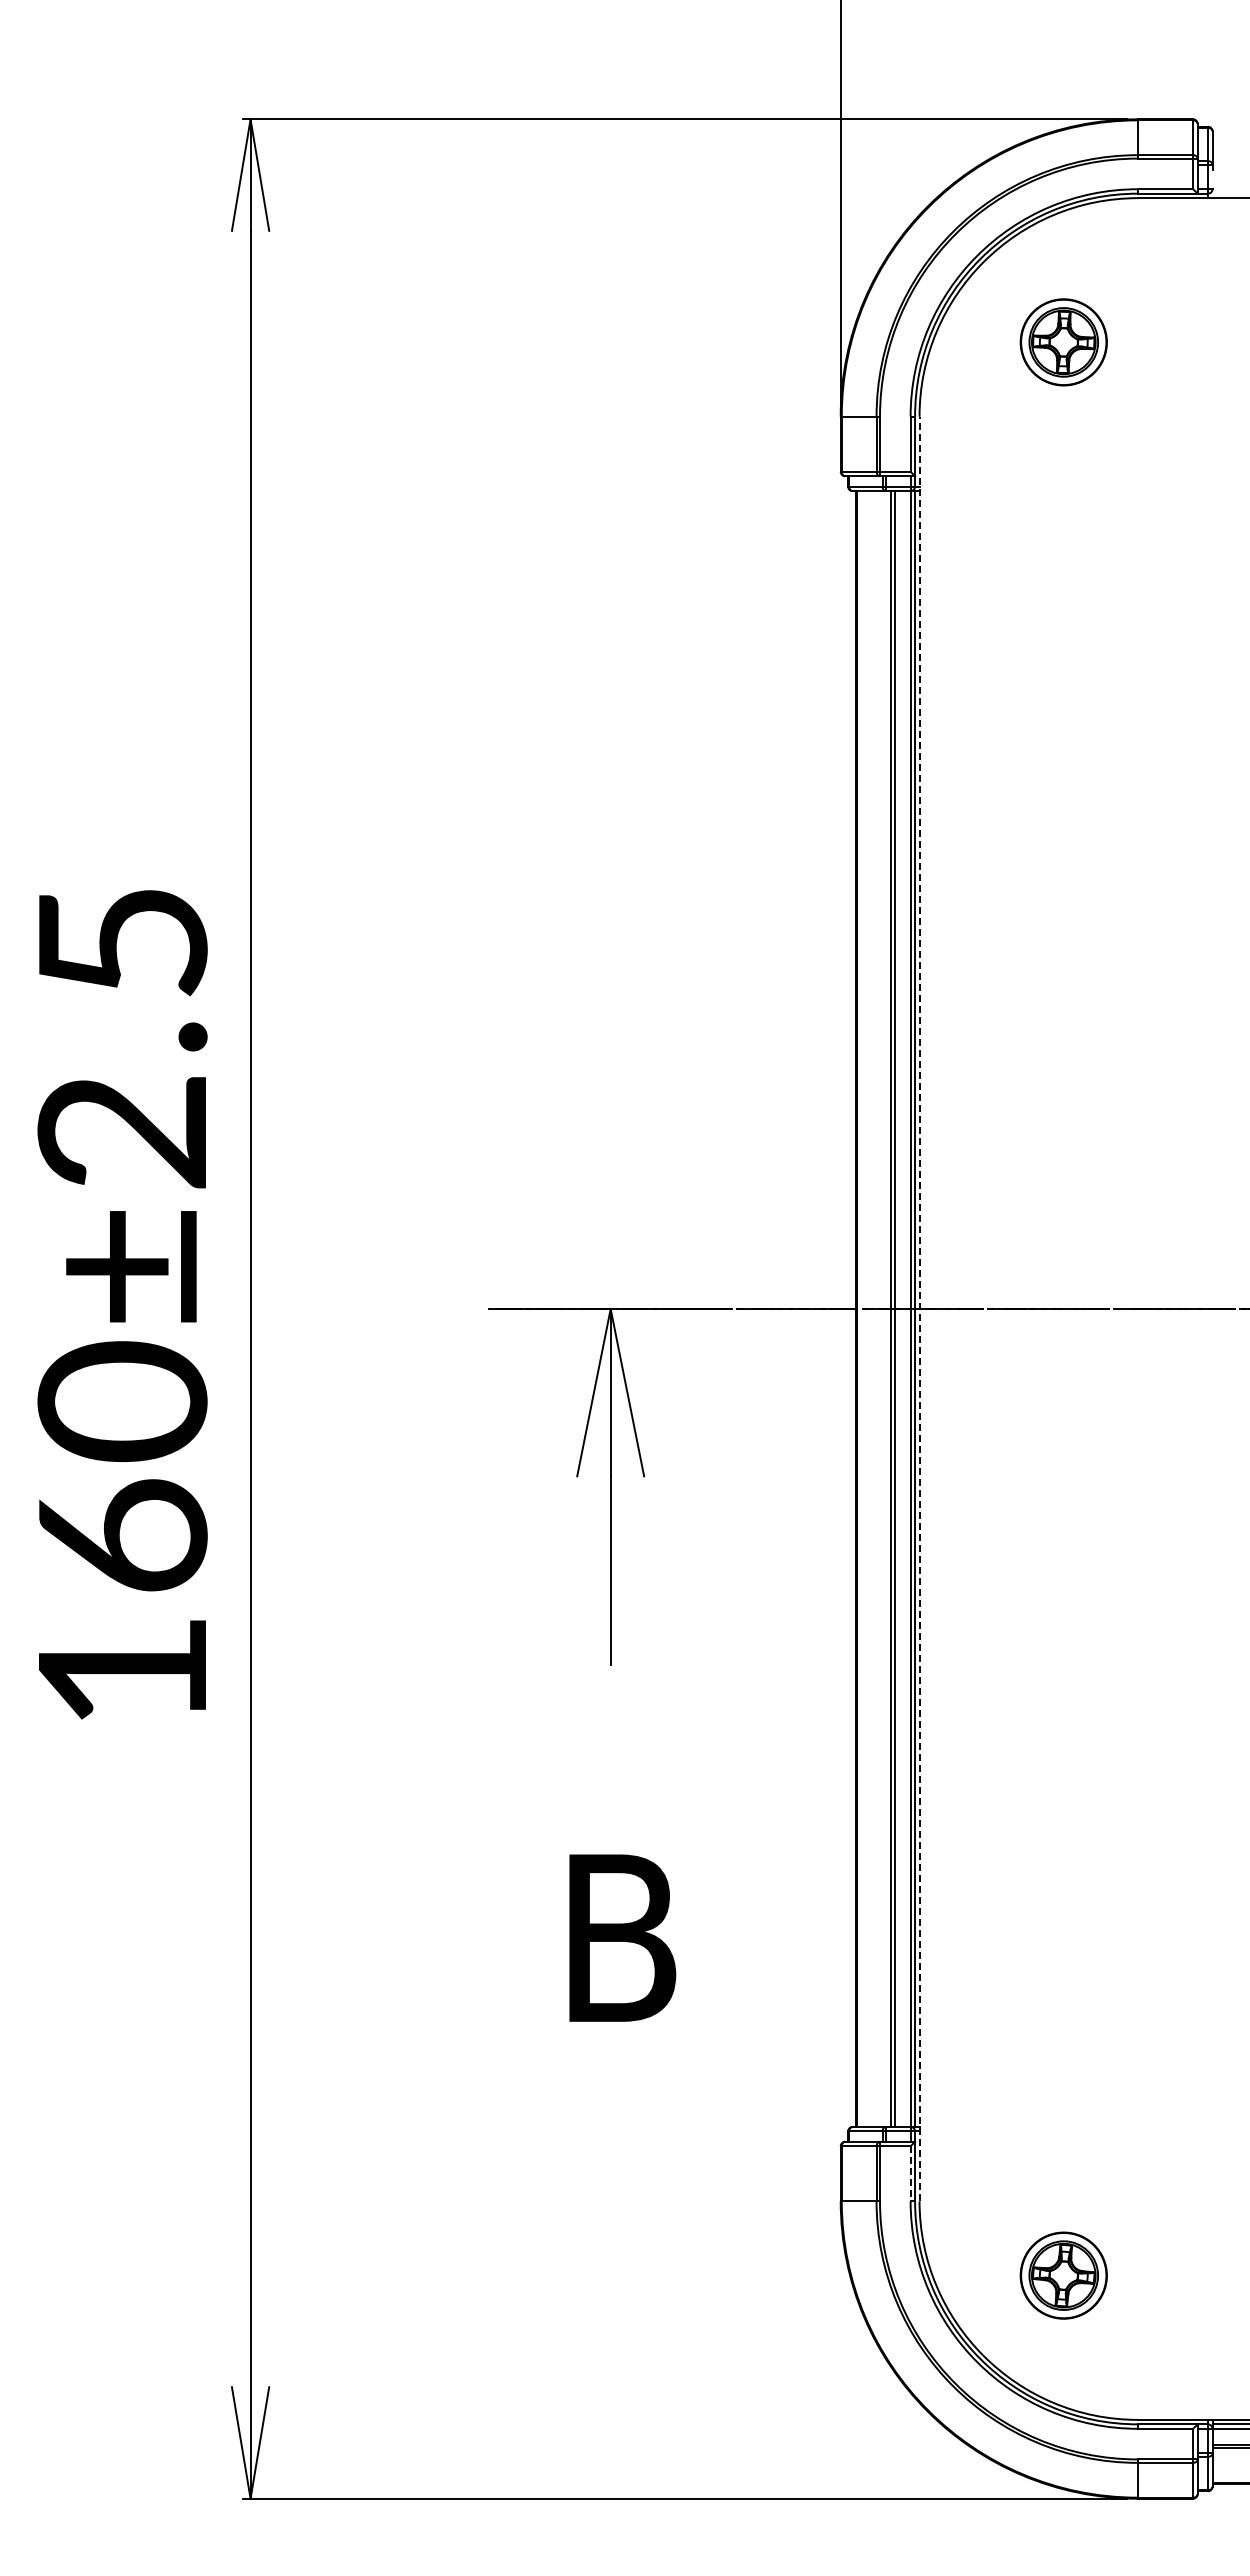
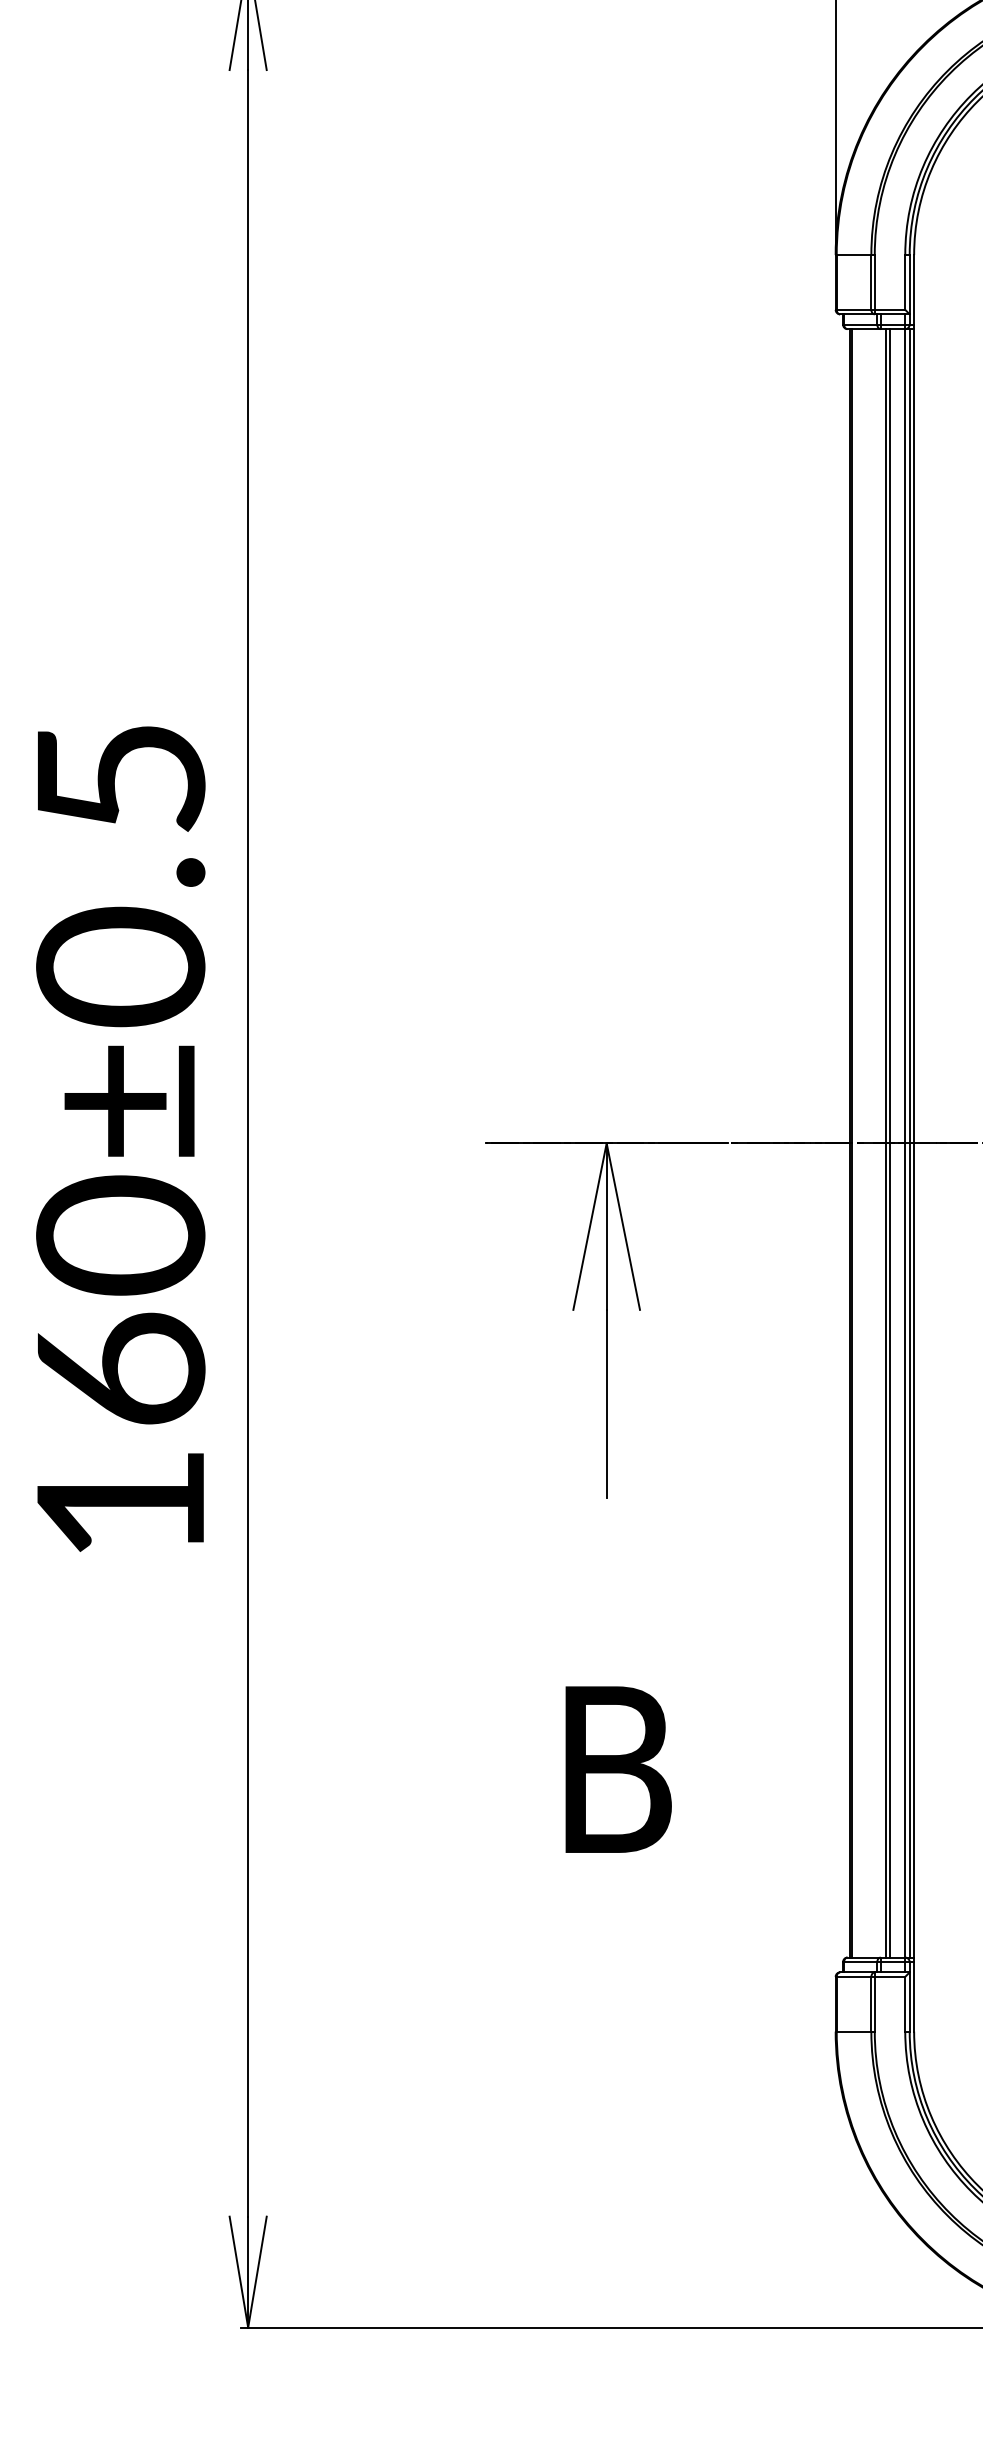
text: (122, 1131) -> (120, 966), 160±2.5 -> 160±0.5
line: (919, 1308) -> (914, 1142), dashed -> solid
line: (910, 2173) -> (905, 2003), dashed -> solid

